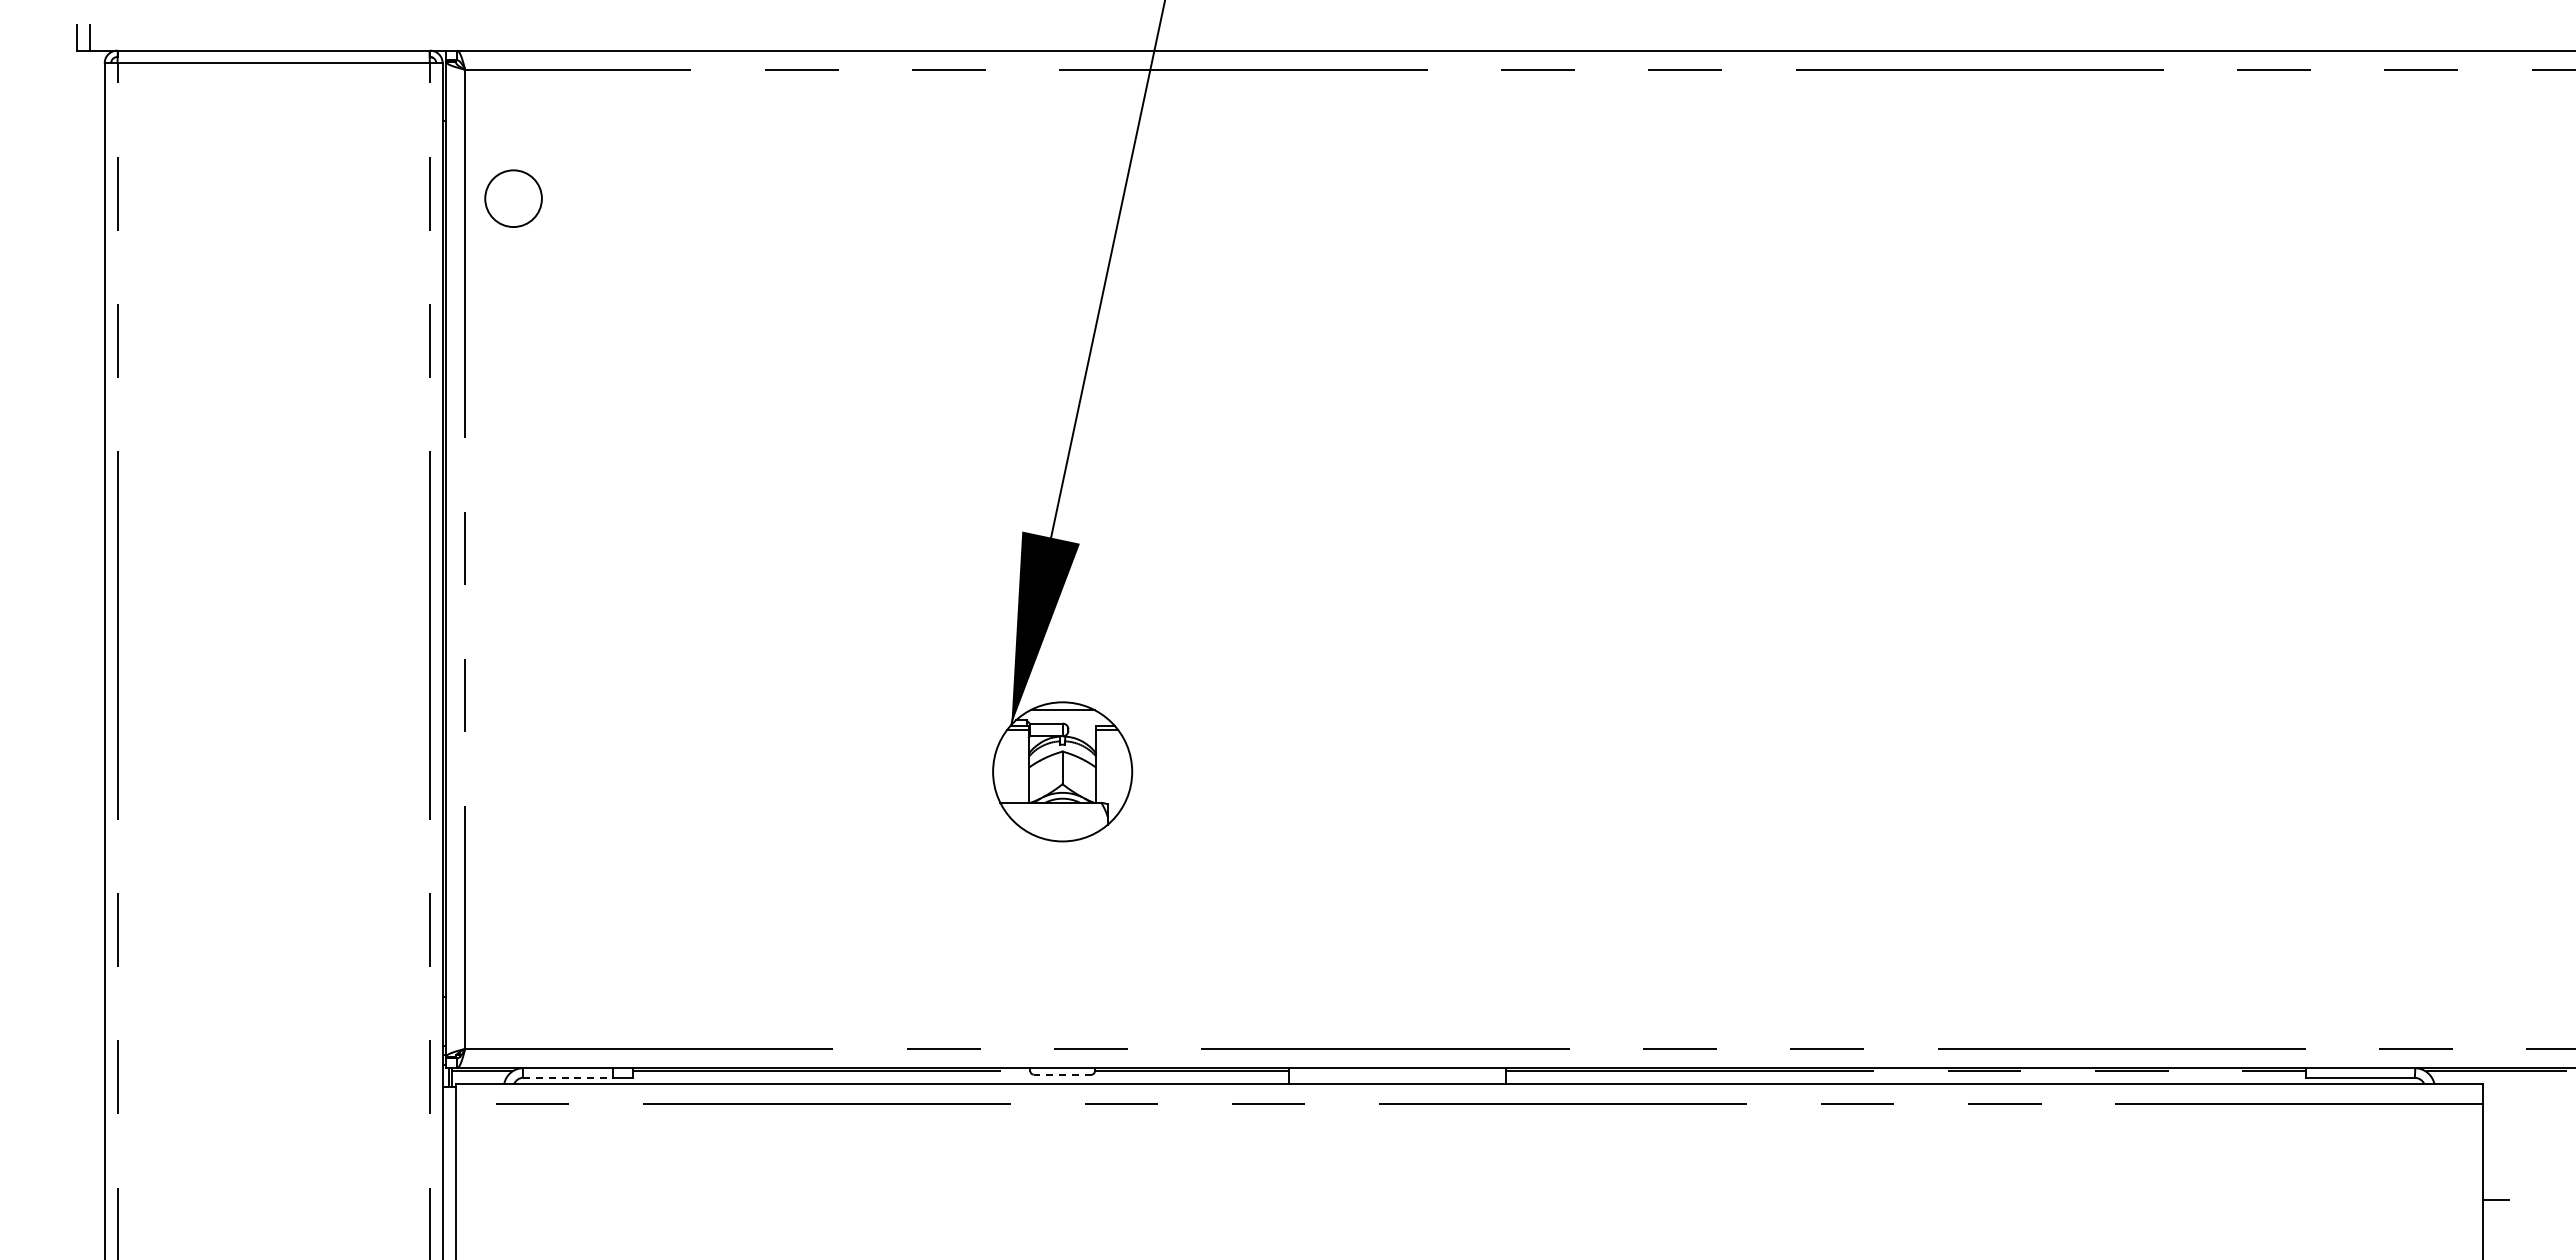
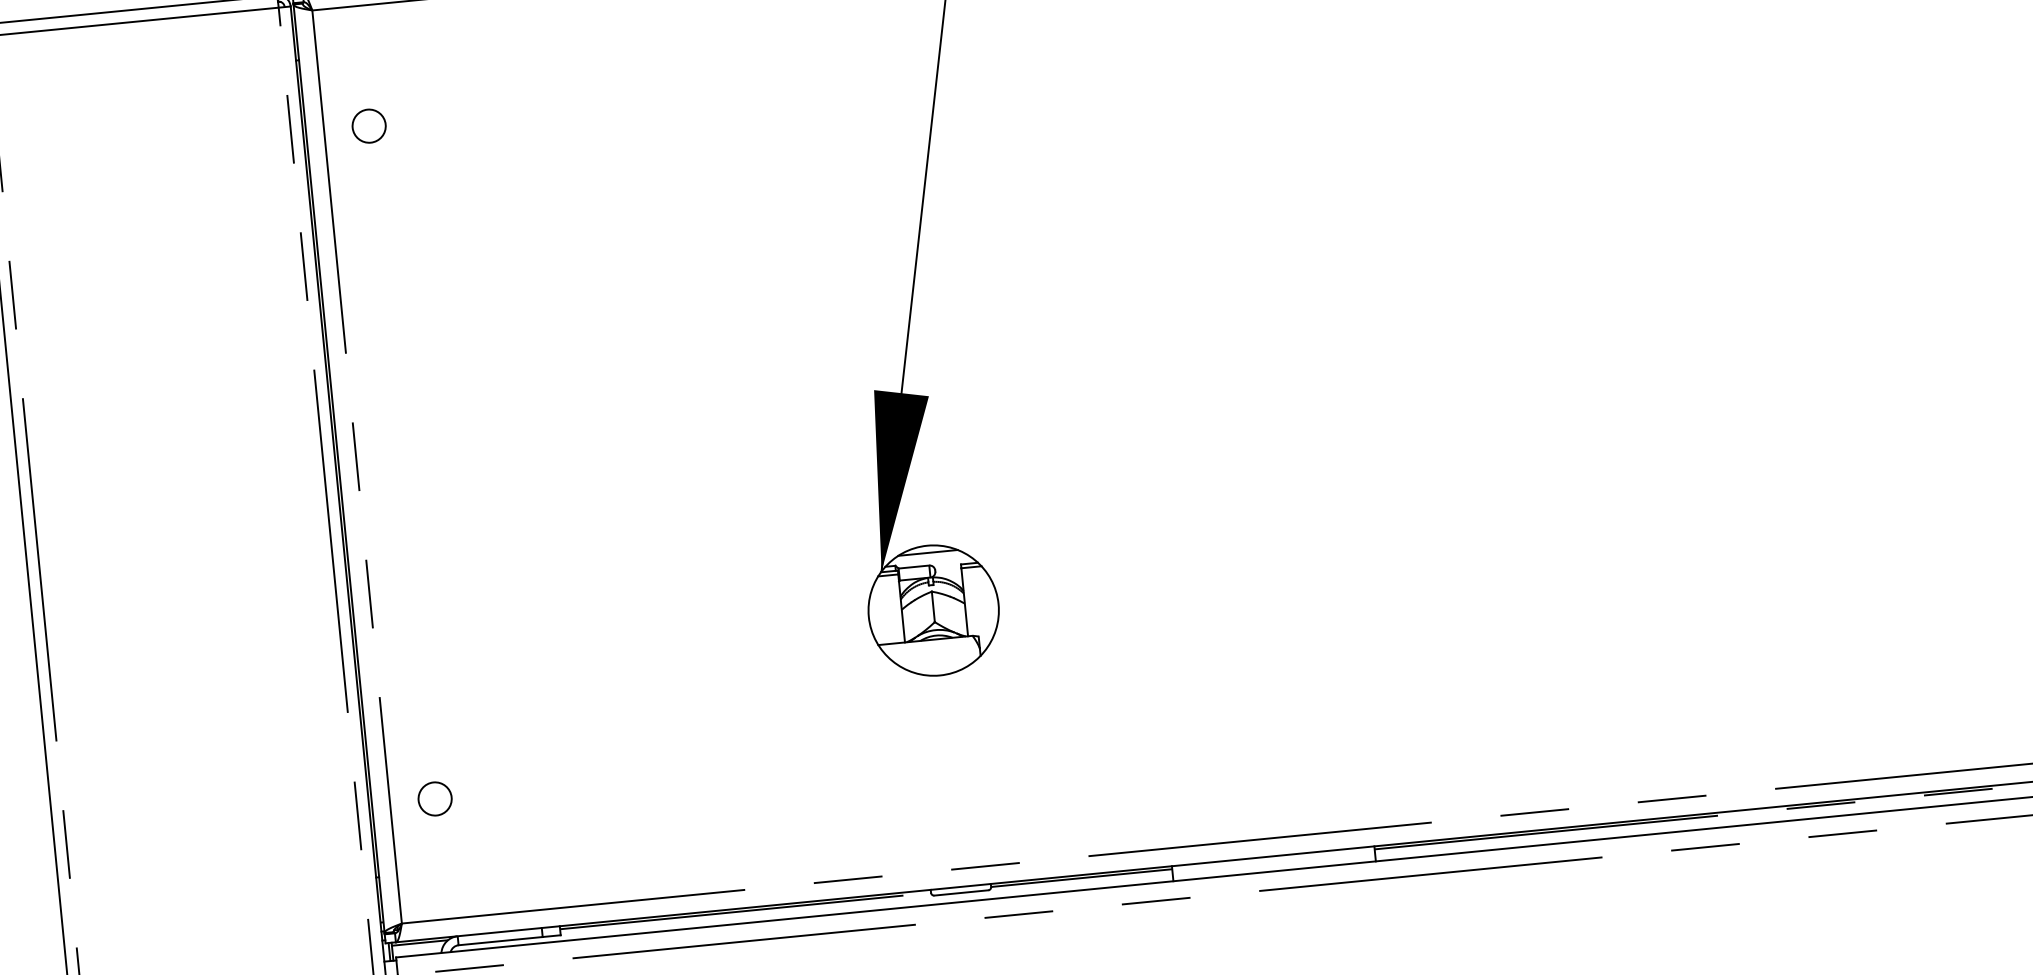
circle: (513, 198) -> (369, 126), size x0.62
circle: (513, 919) -> (435, 798), added
line: (1062, 1074) -> (961, 892), dashed -> solid
line: (568, 1077) -> (500, 940), dashed -> solid

